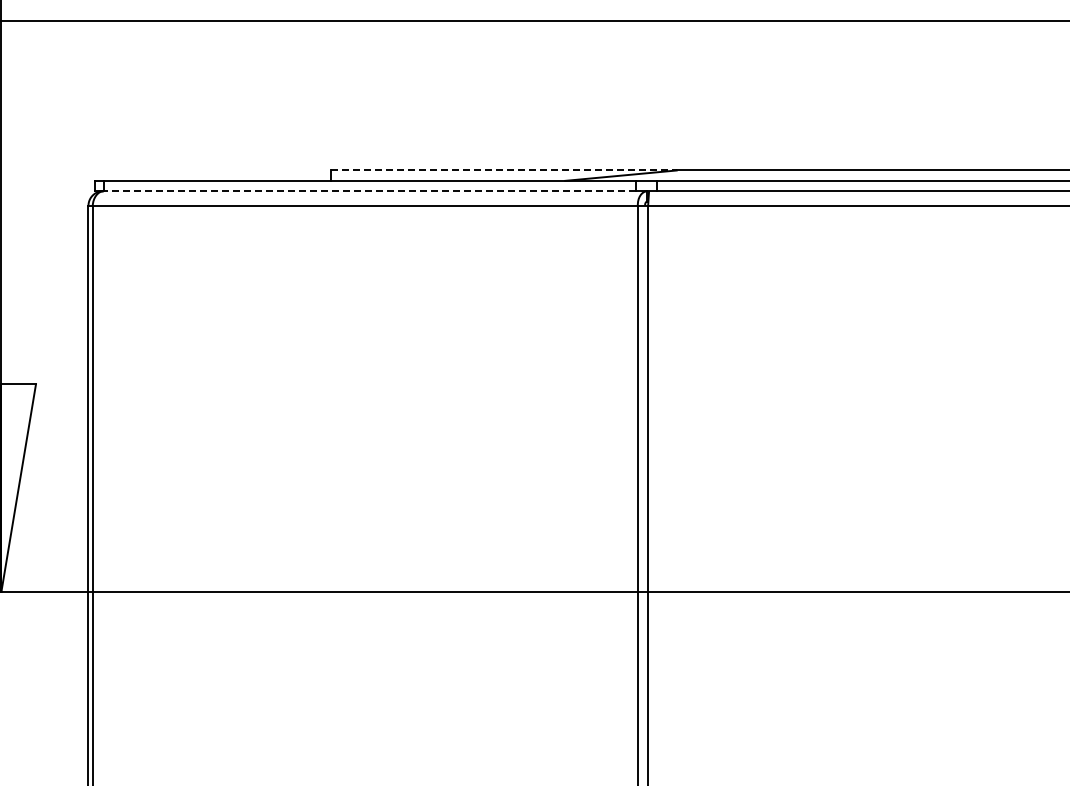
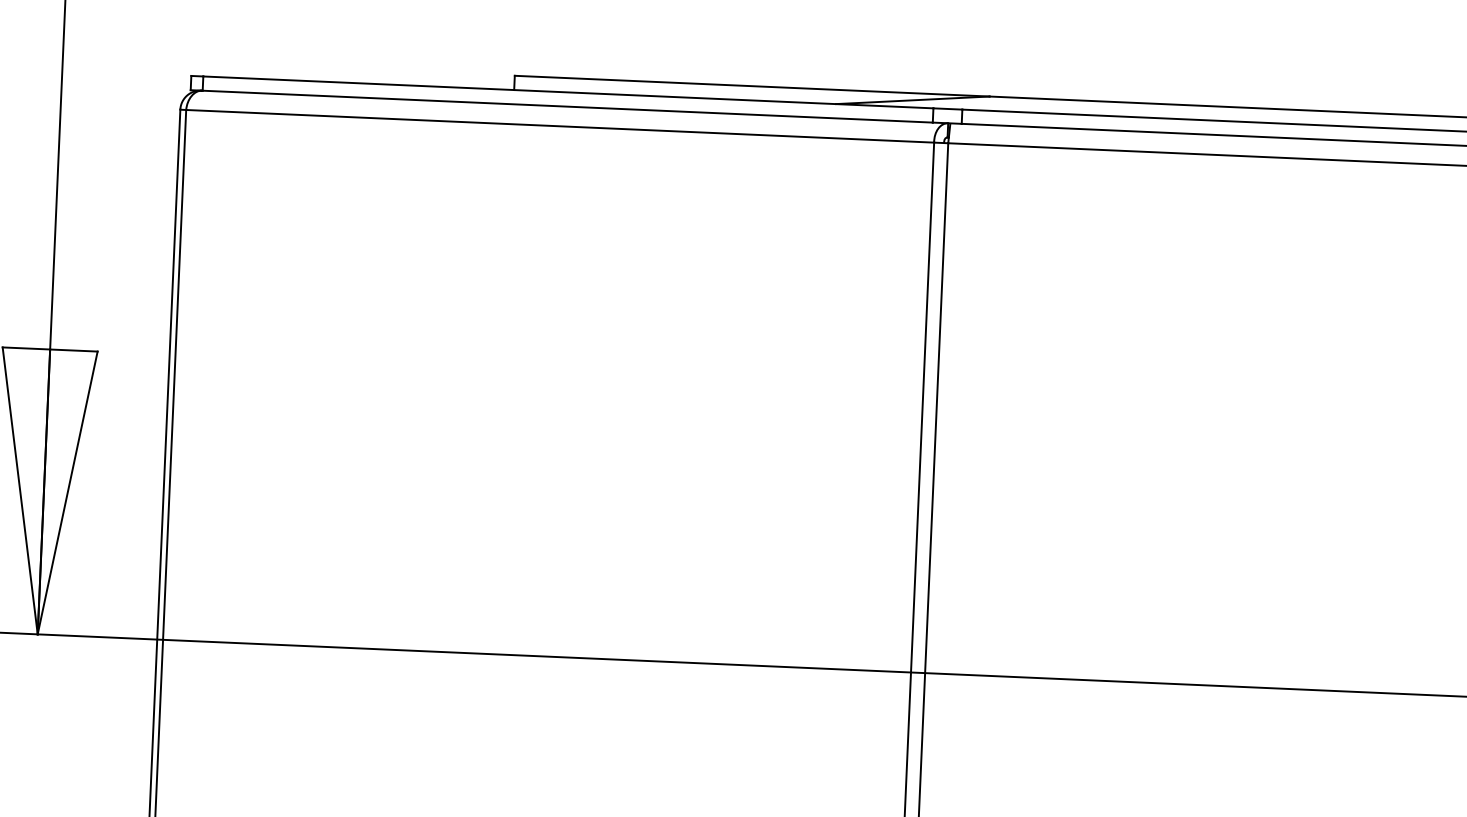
line: (504, 170) -> (753, 86), dashed -> solid
line: (369, 191) -> (566, 106), dashed -> solid

